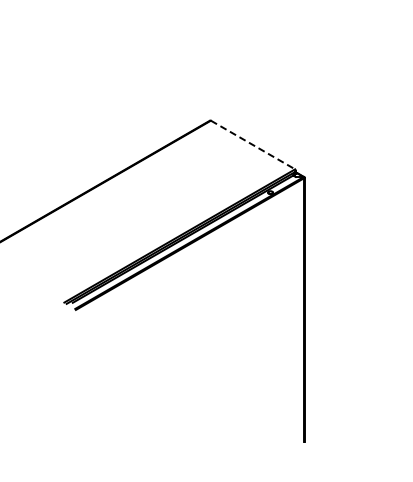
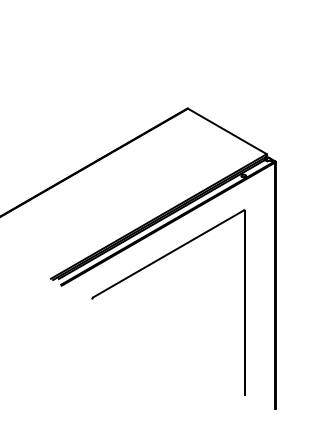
line: (253, 145) -> (227, 131), dashed -> solid
part: (167, 290) -> (147, 267), added

